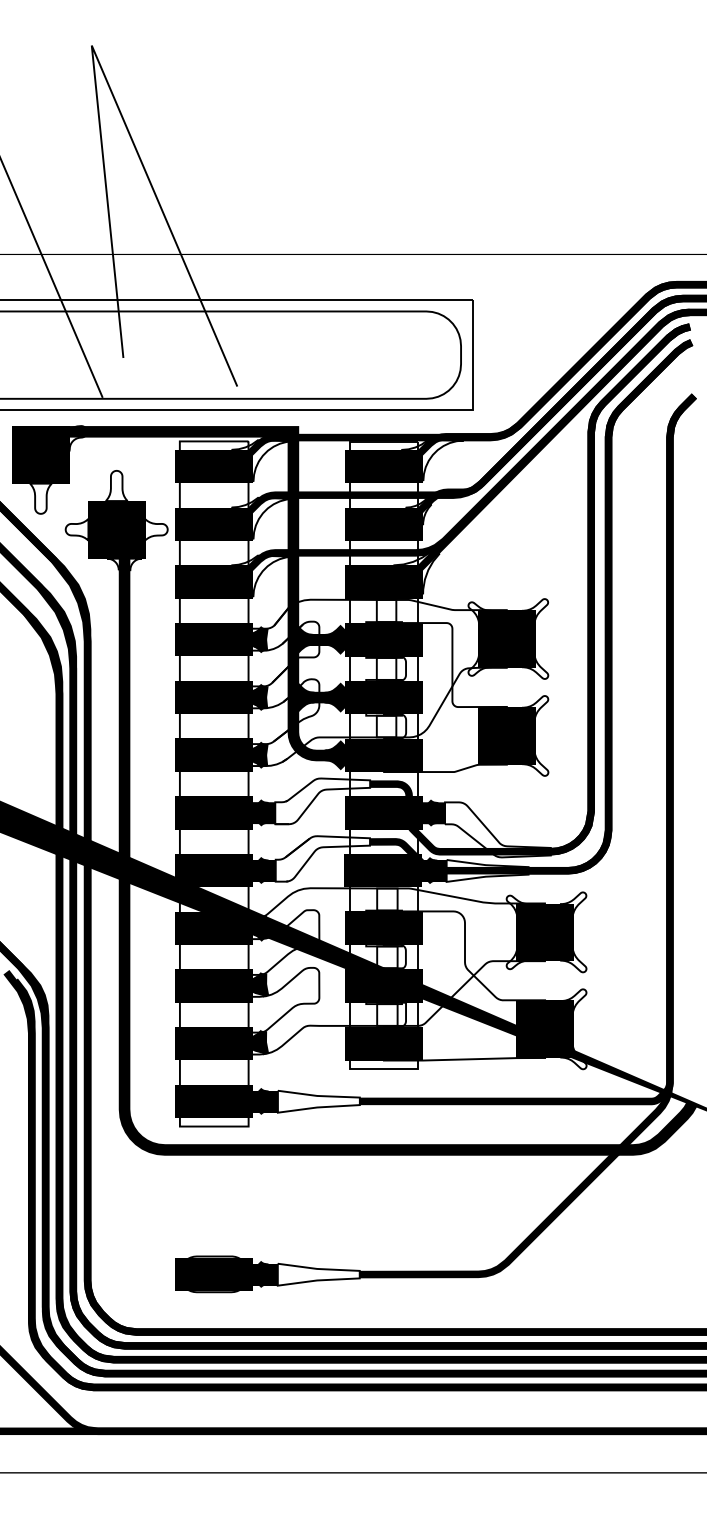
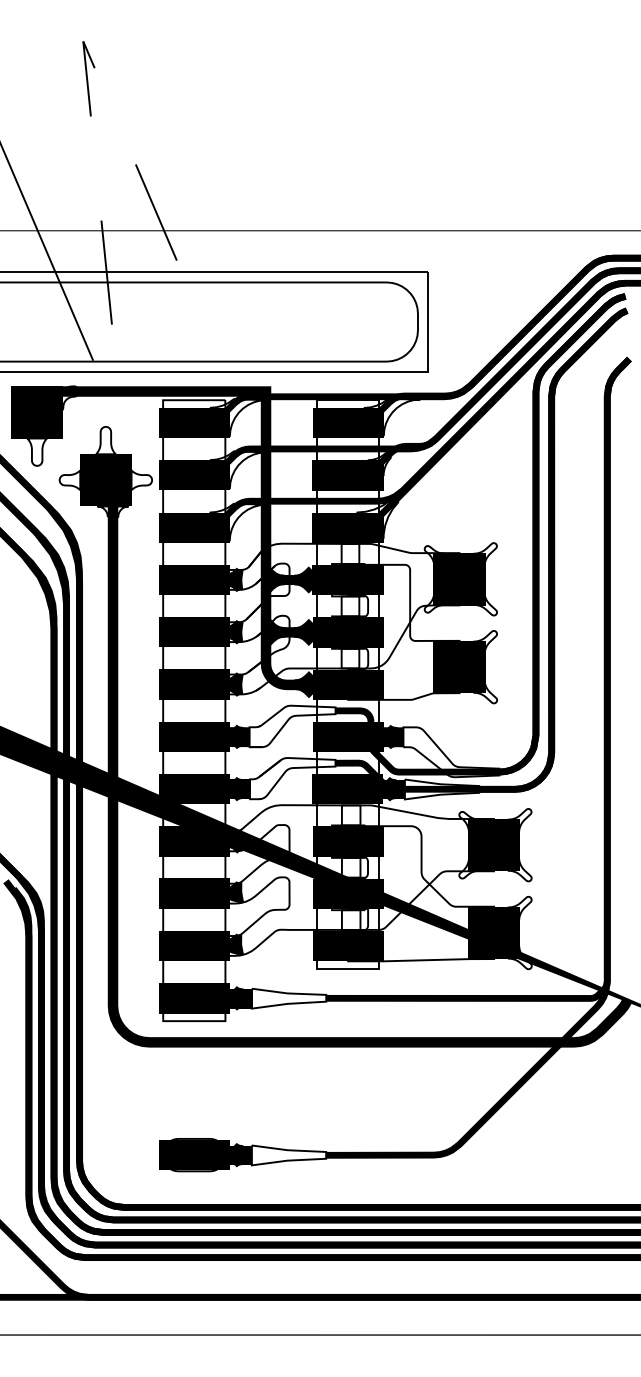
line: (102, 71) -> (93, 64), solid -> dashed

